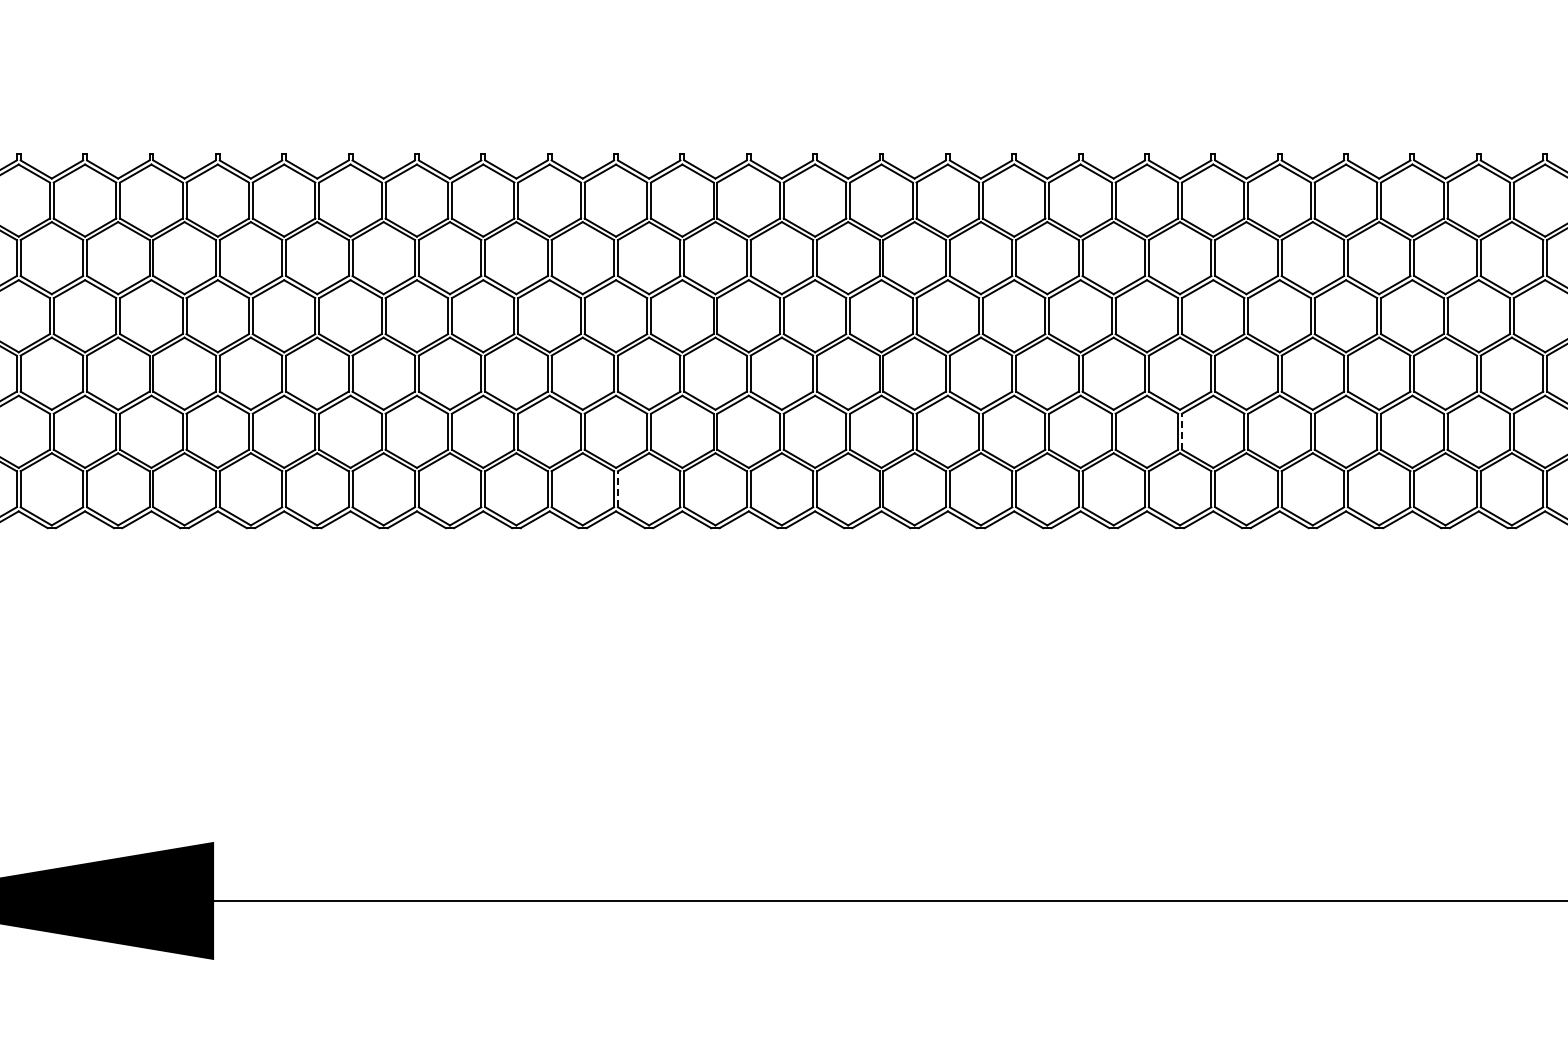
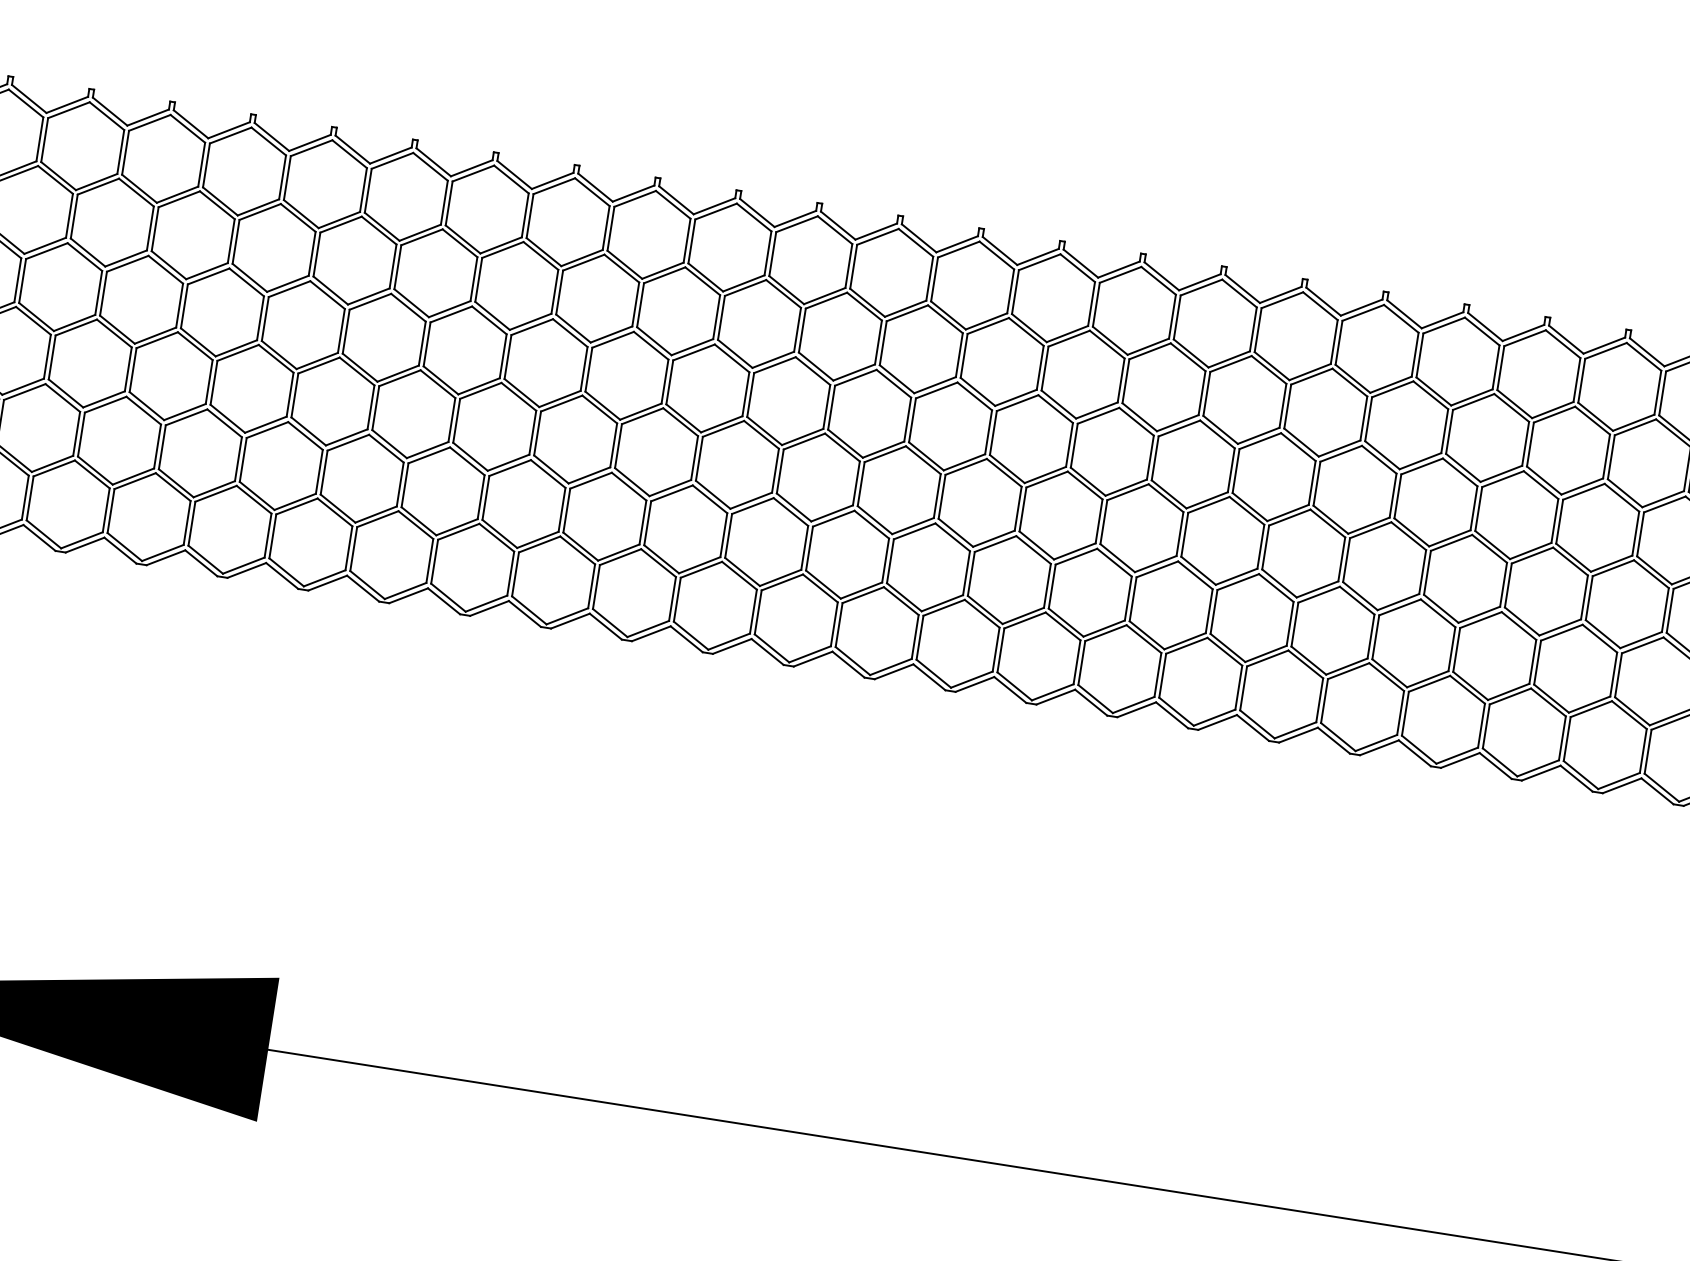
line: (1182, 431) -> (1538, 662), dashed -> solid
line: (618, 488) -> (839, 624), dashed -> solid

